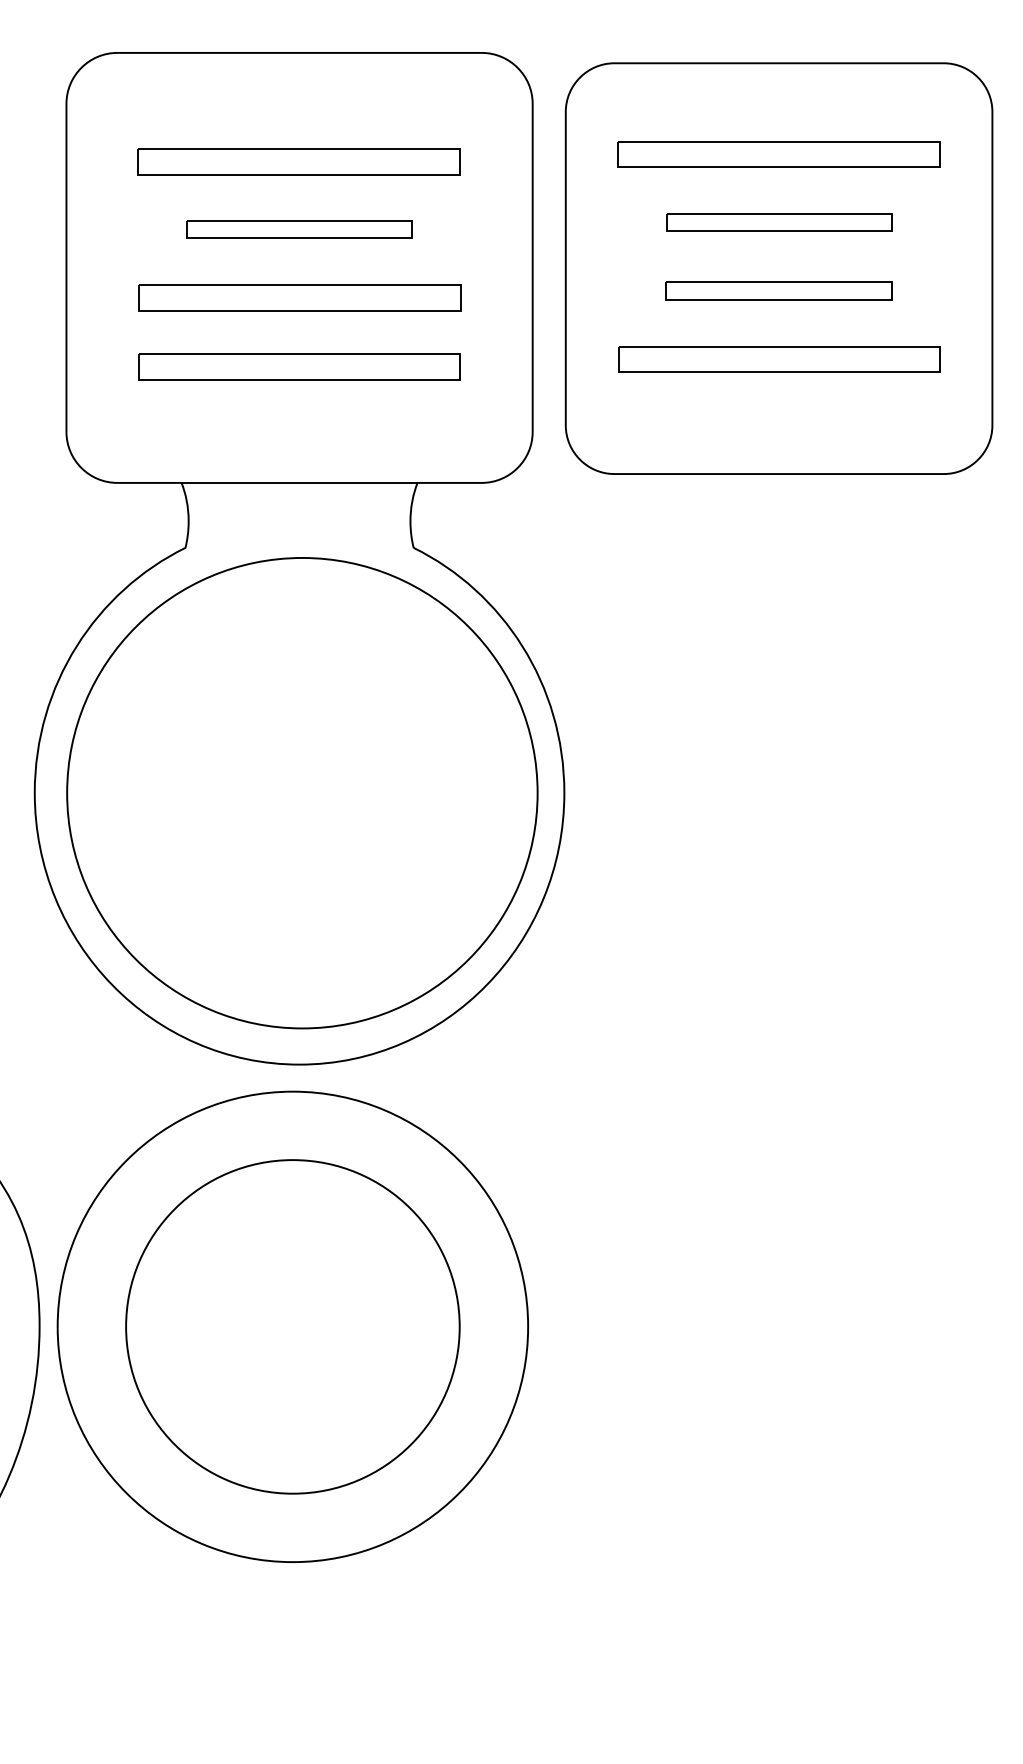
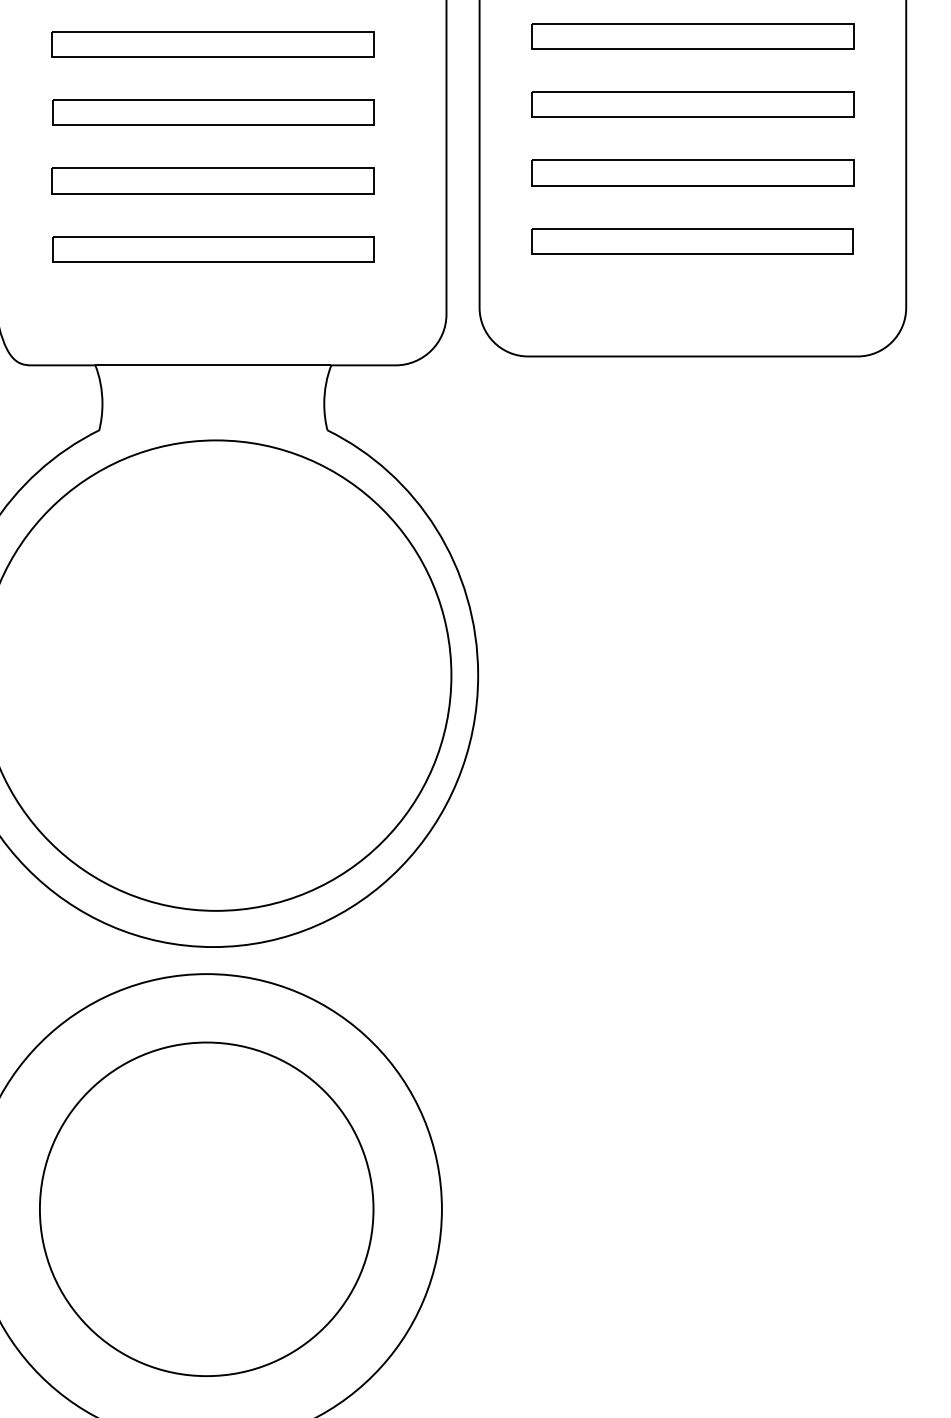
part: (778, 222) -> (692, 104), size x1.43
part: (299, 229) -> (213, 111), size x1.43
part: (778, 290) -> (692, 172), size x1.43

